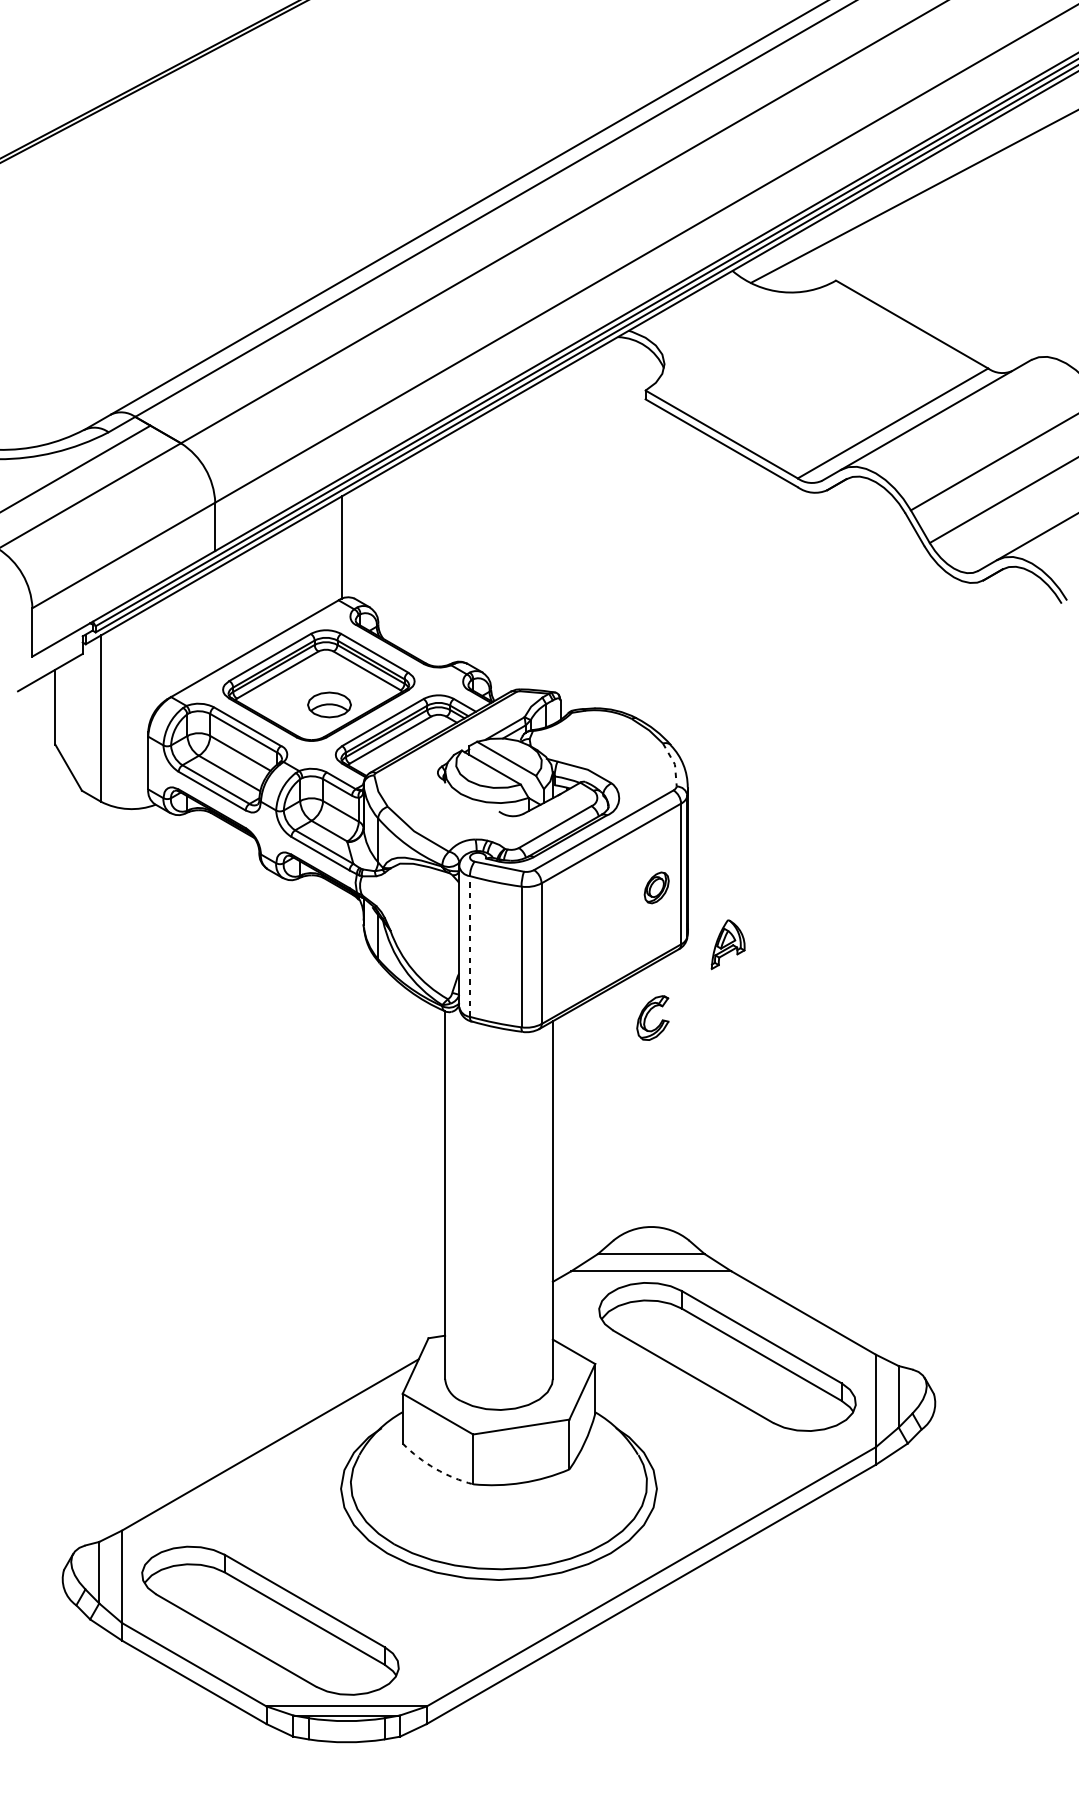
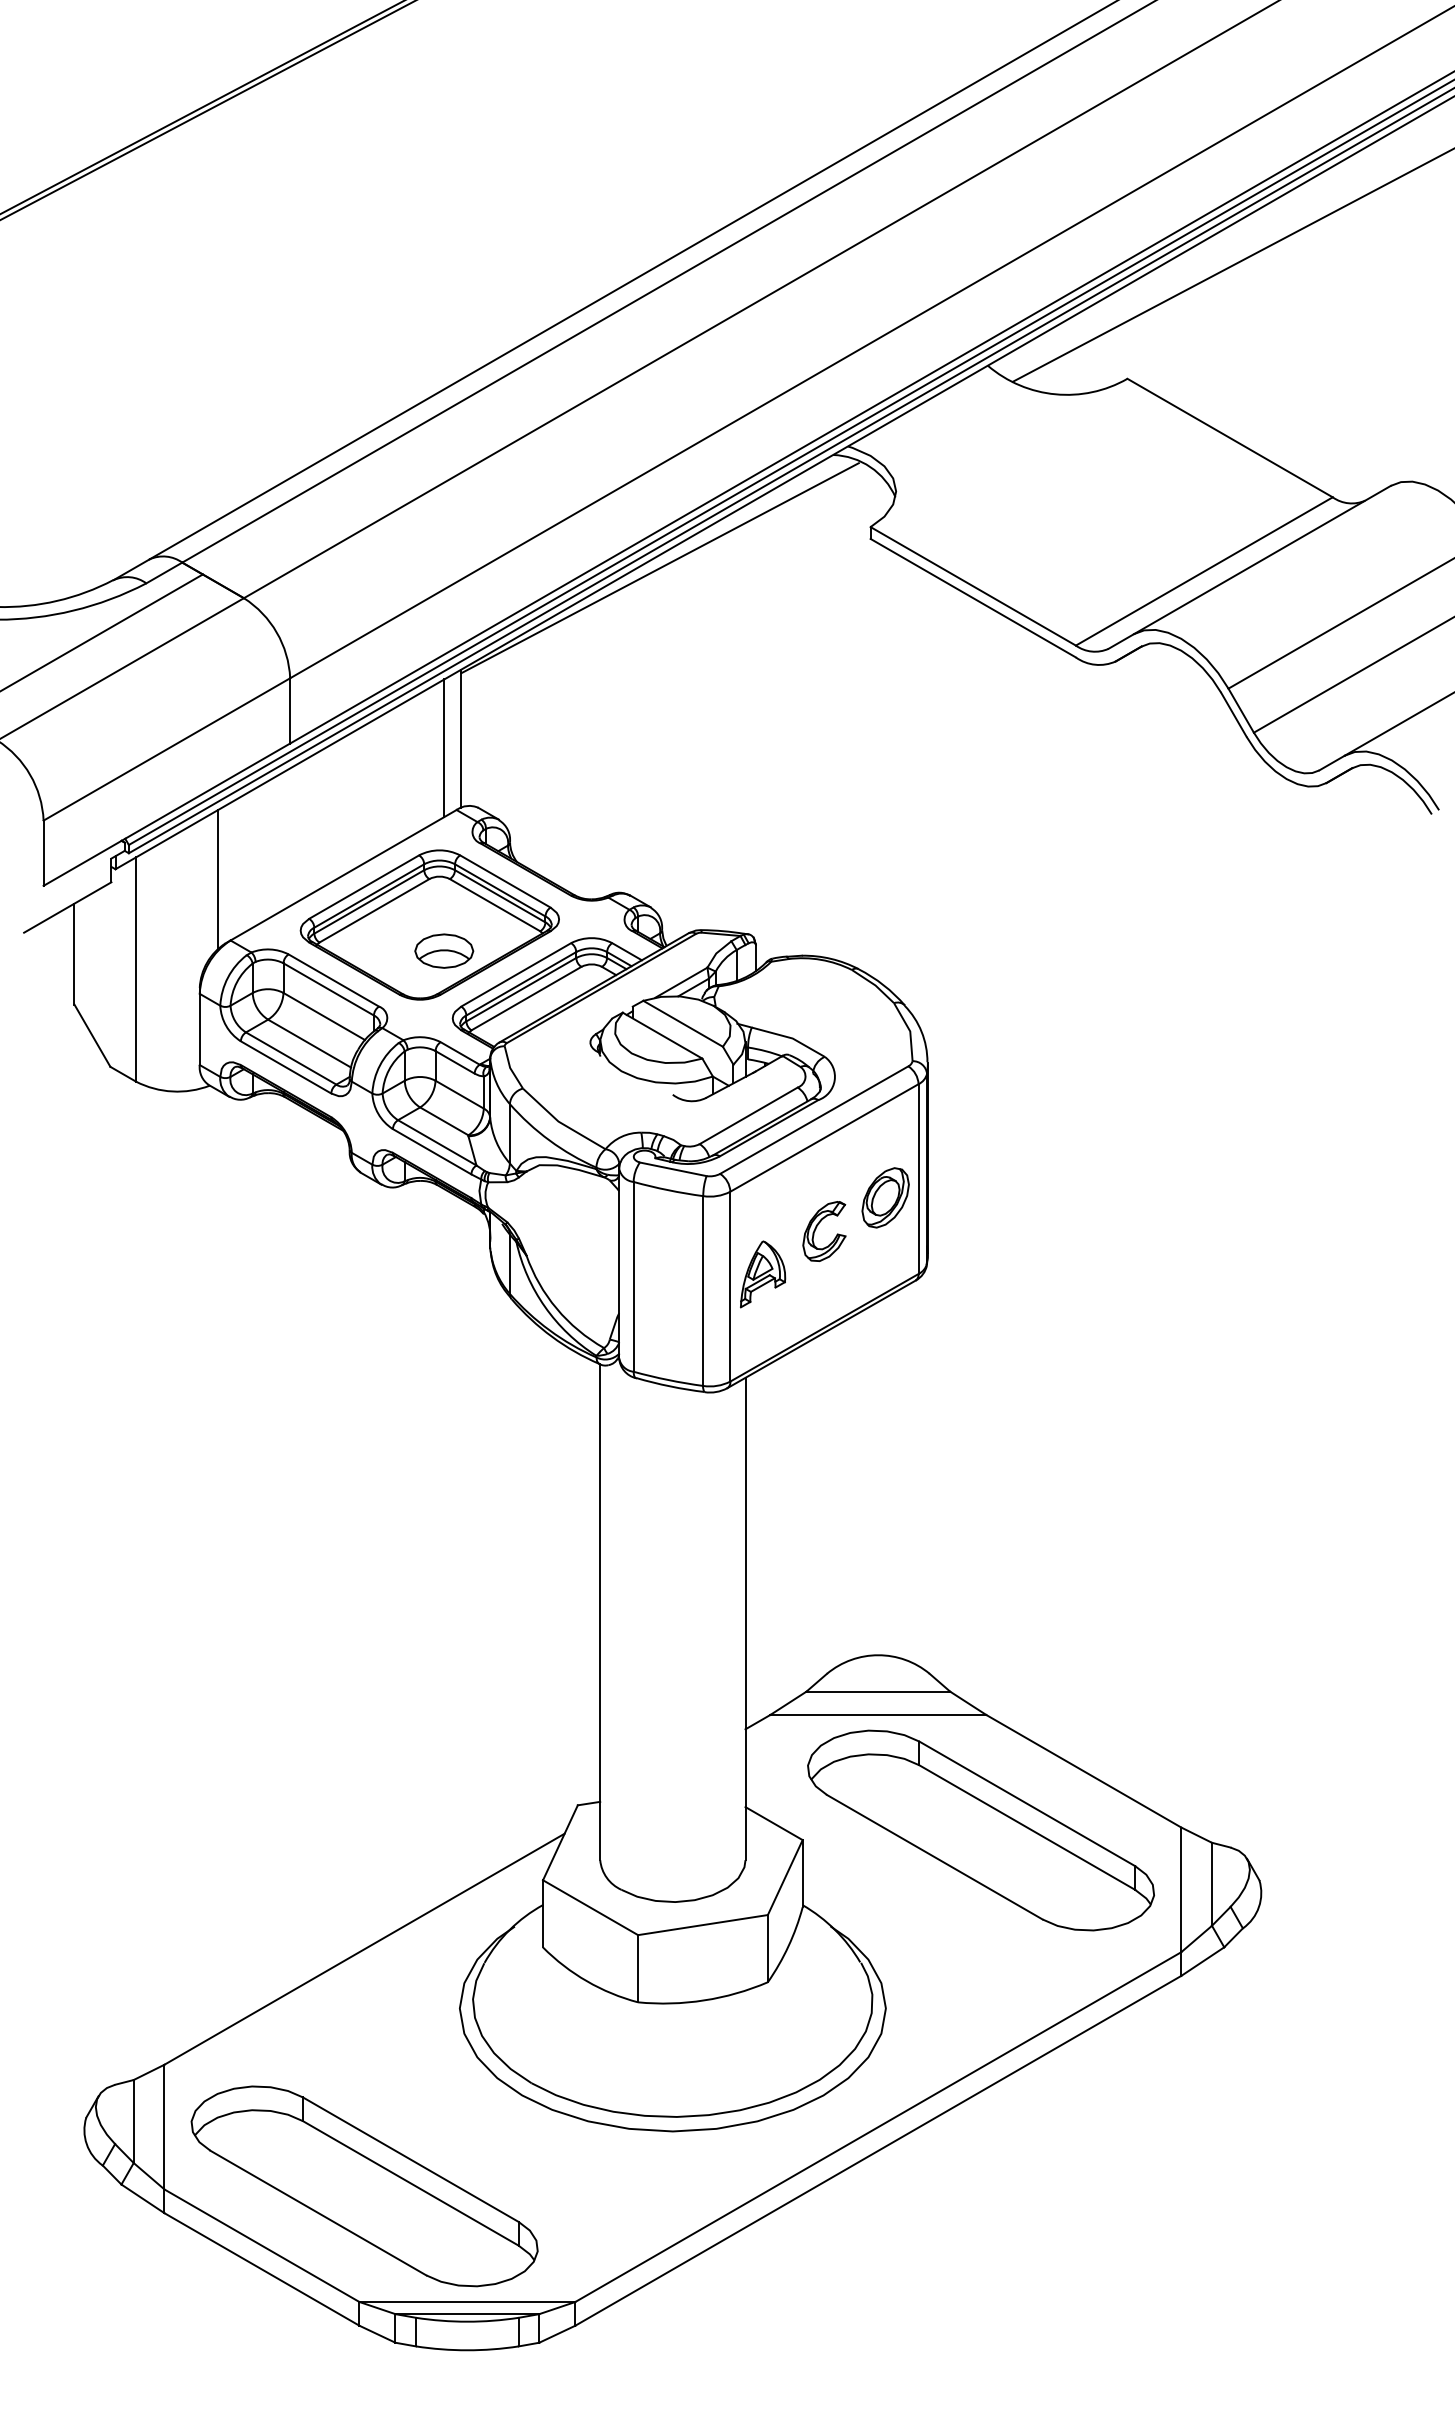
line: (489, 421) -> (659, 568), added
line: (329, 554) -> (444, 748), added
line: (162, 651) -> (218, 878), added
line: (674, 763) -> (909, 1030), dashed -> solid
part: (656, 887) -> (885, 1197), size x1.43
part: (728, 944) -> (763, 1274), moved
line: (469, 946) -> (633, 1276), dashed -> solid
part: (647, 1015) -> (817, 1227), moved
arc: (434, 1468) -> (586, 1981), dashed -> solid

